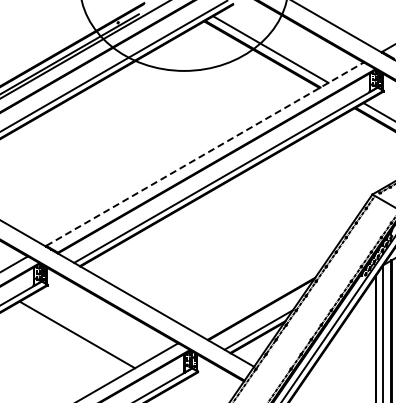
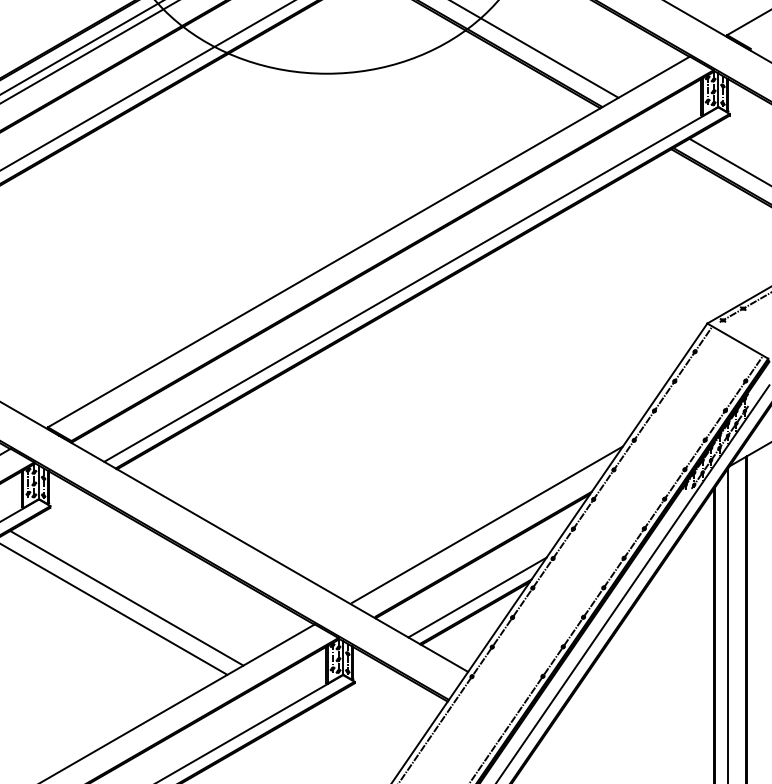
line: (205, 153) -> (369, 240), dashed -> solid
line: (263, 293) -> (487, 523), added
line: (85, 330) -> (127, 598), added

